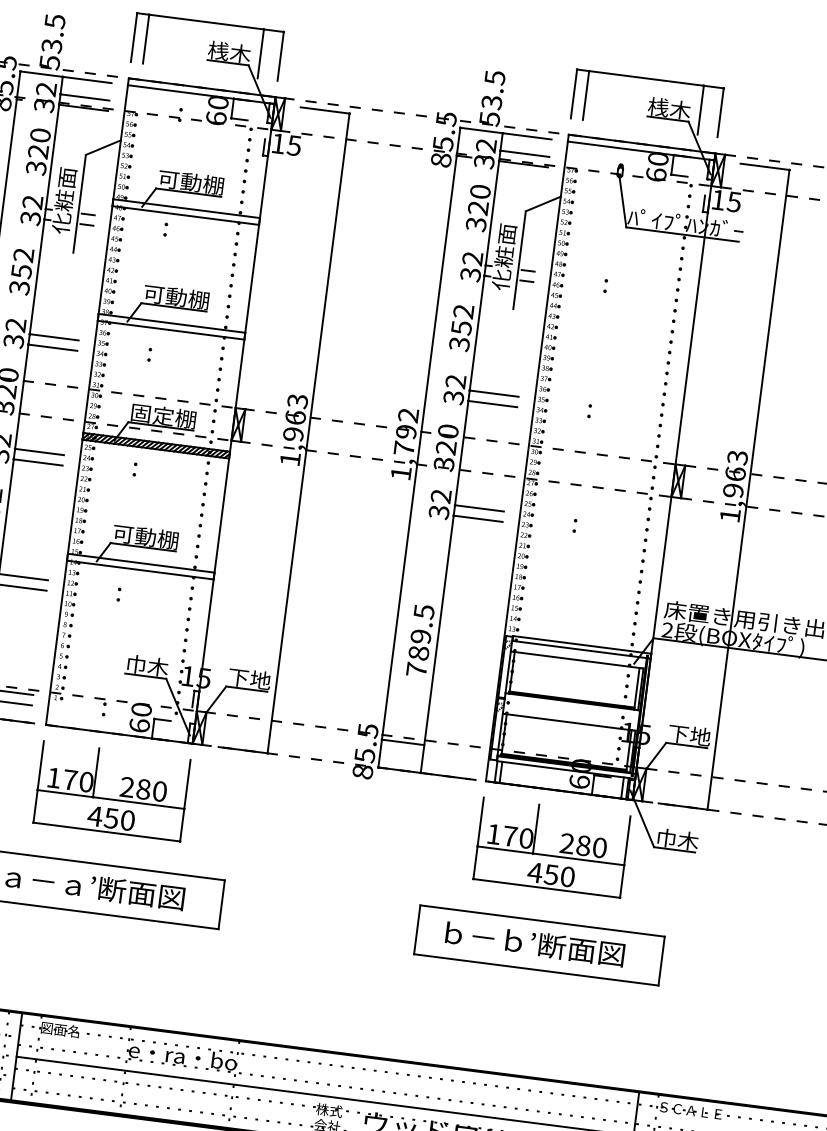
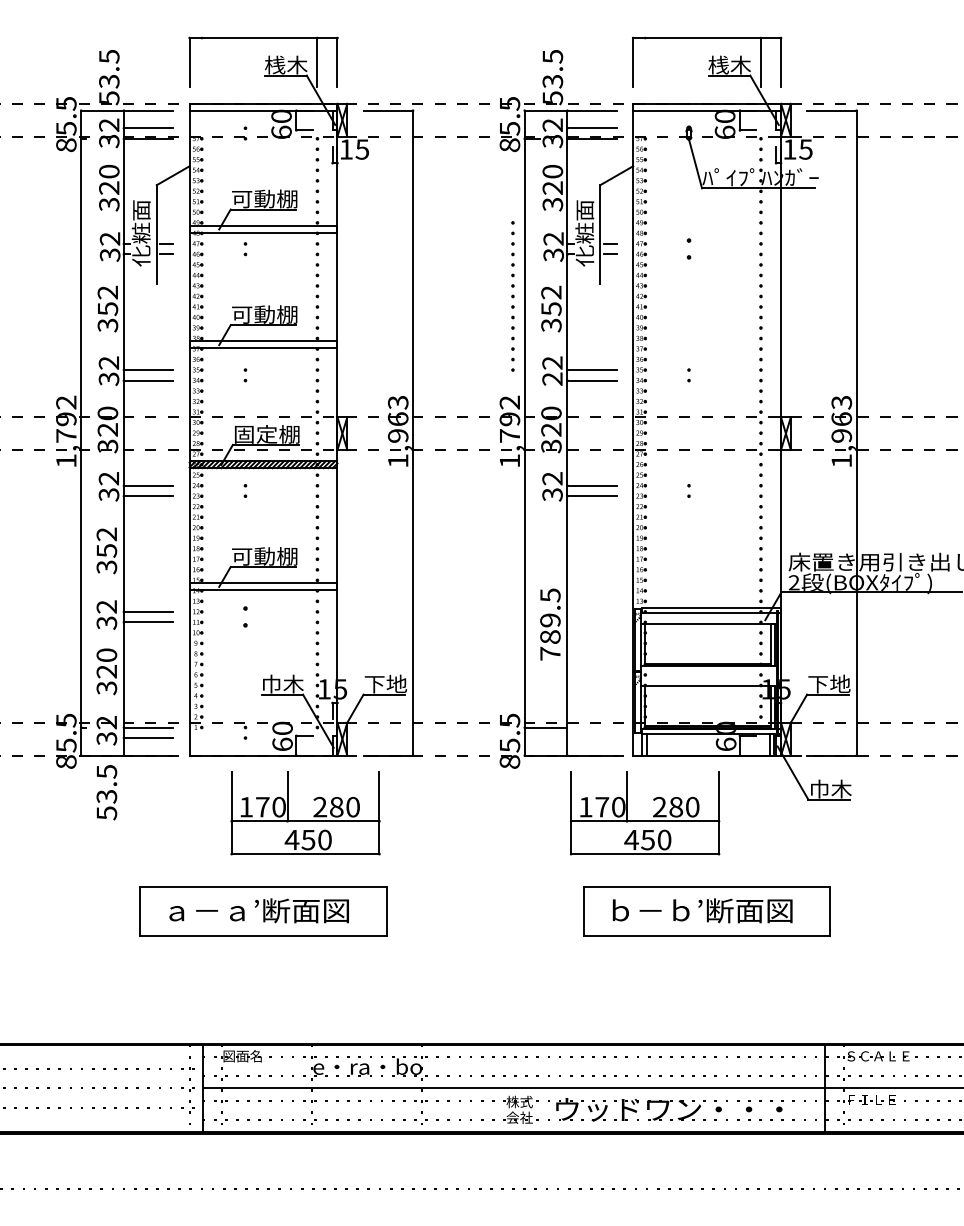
line: (145, 38) -> (201, 62), removed
line: (586, 95) -> (645, 62), removed
part: (605, 286) -> (688, 249), size x1.6
part: (424, 310) -> (512, 296), added
text: (453, 397) -> (552, 379), 32 -> 22
part: (118, 595) -> (245, 617), size x1.6
part: (111, 798) -> (305, 820), moved
part: (551, 855) -> (645, 820), moved

